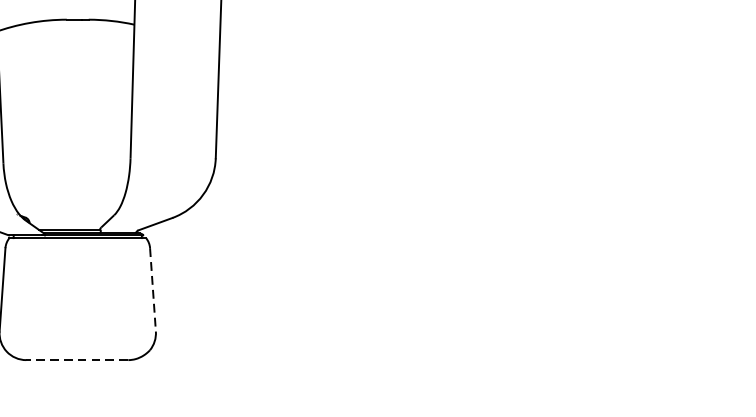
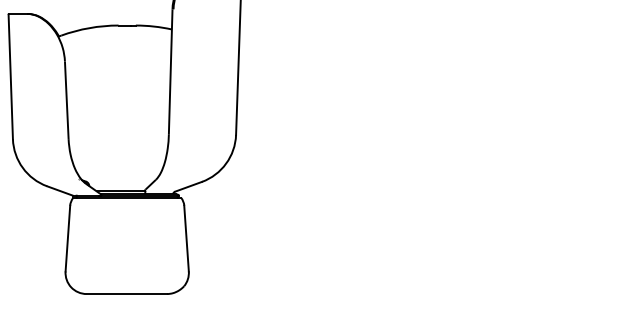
line: (152, 289) -> (186, 238), dashed -> solid
line: (76, 360) -> (126, 294), dashed -> solid

